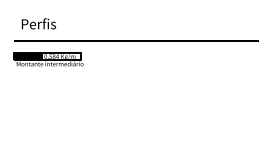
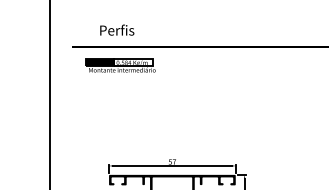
text: (39, 23) -> (117, 29), moved
part: (48, 59) -> (120, 65), moved

